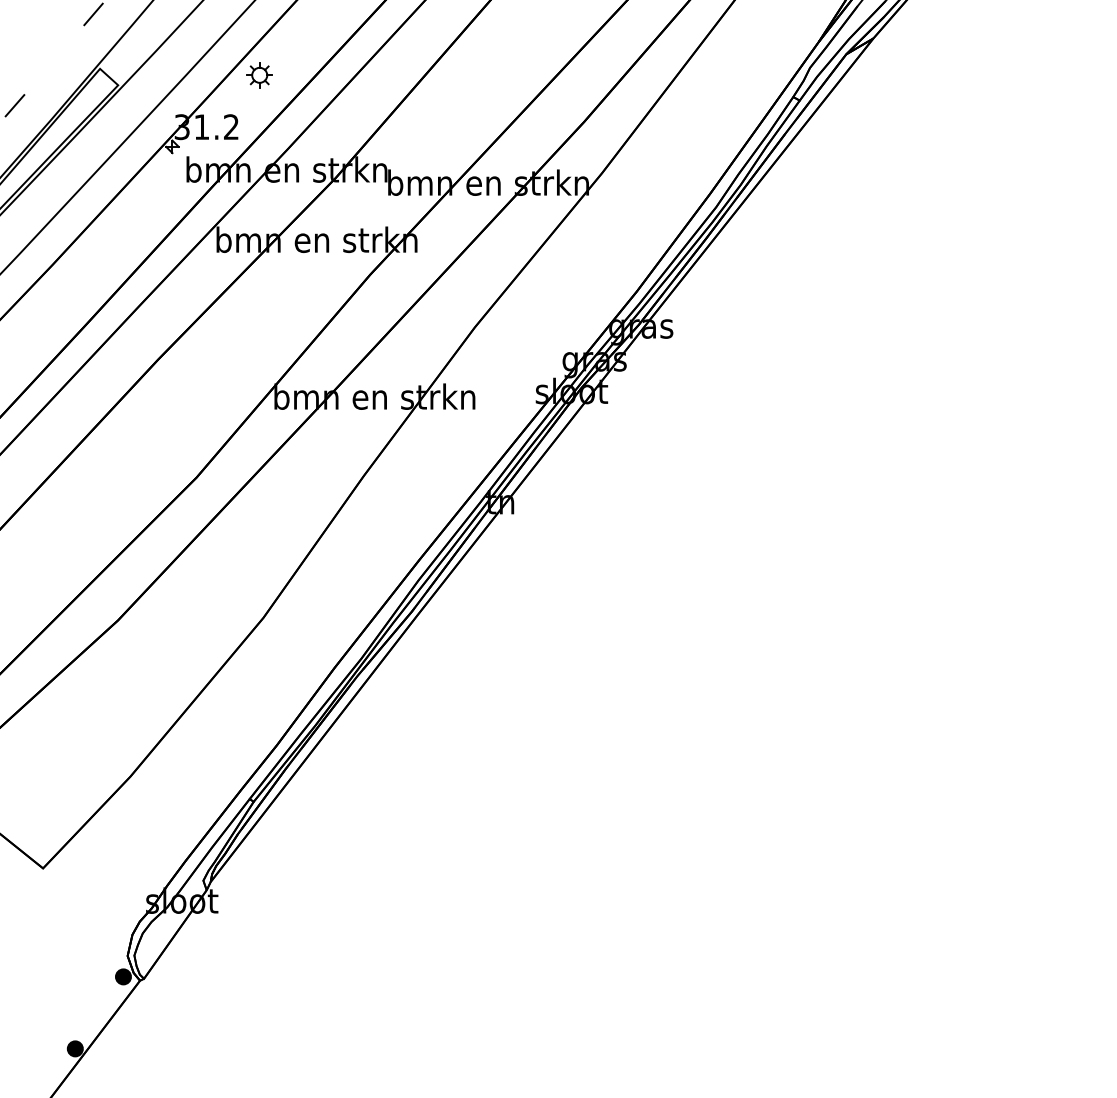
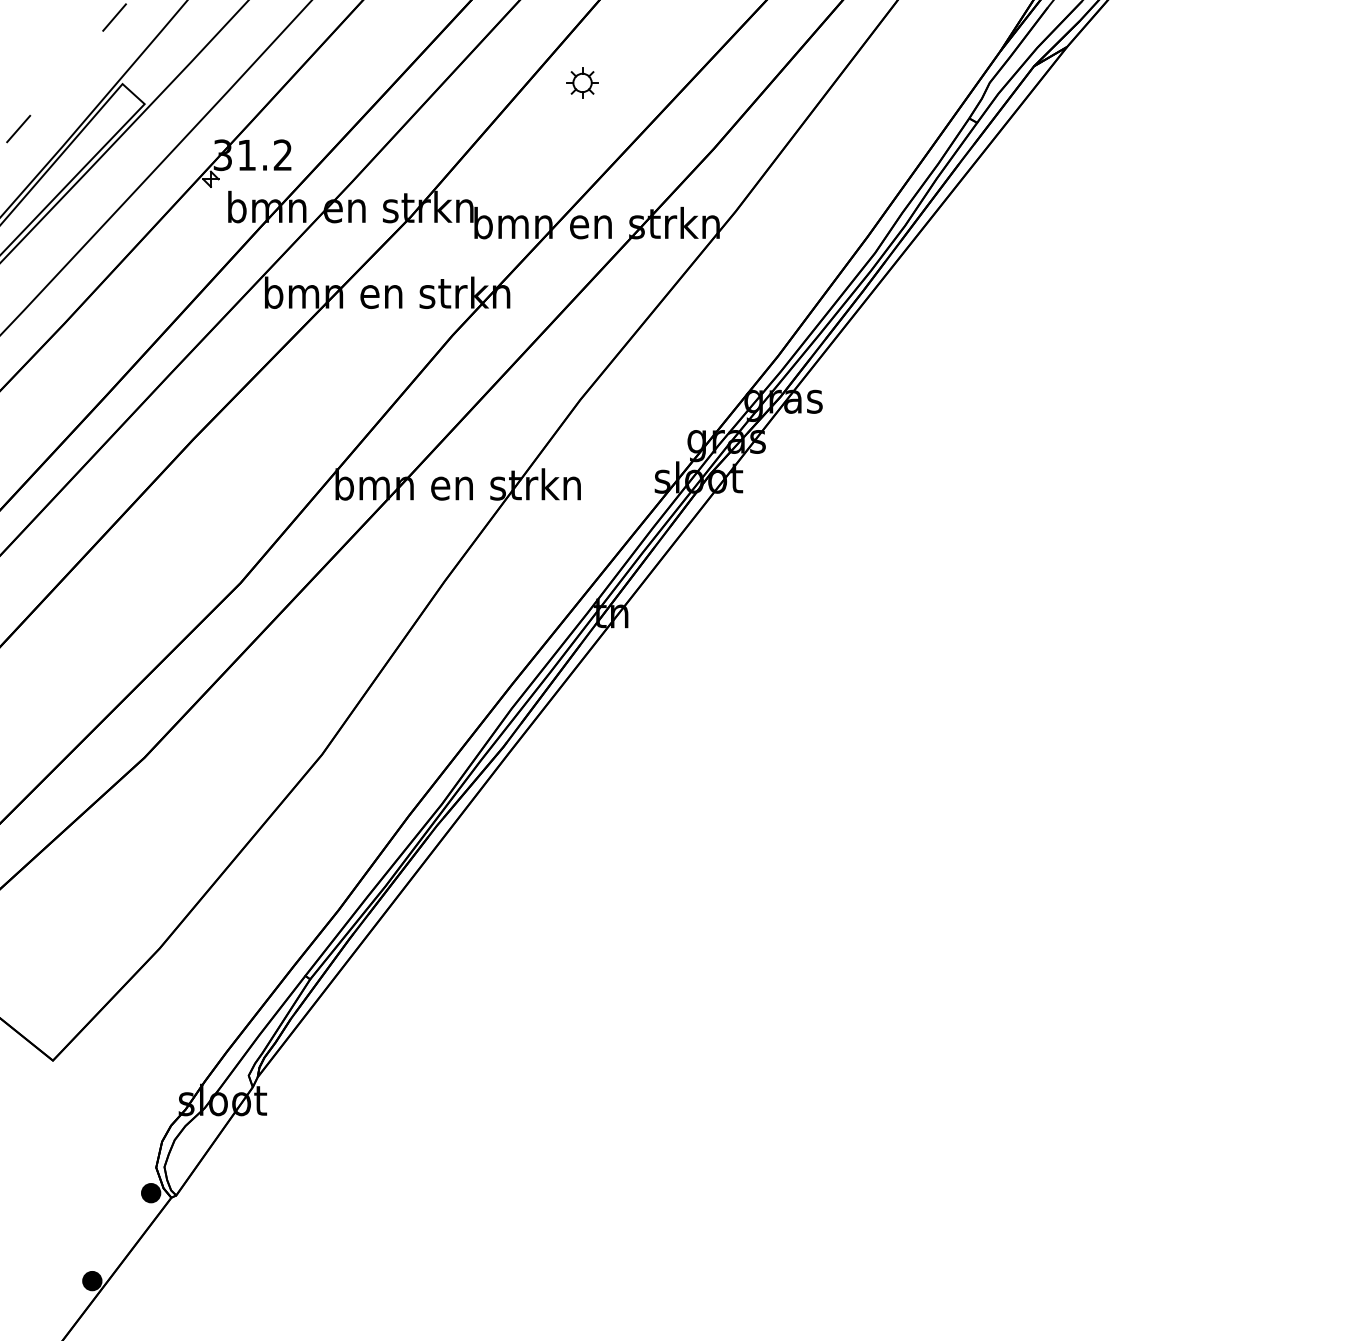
part: (259, 74) -> (582, 82), moved

